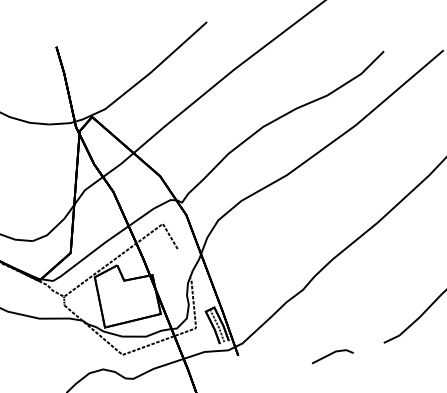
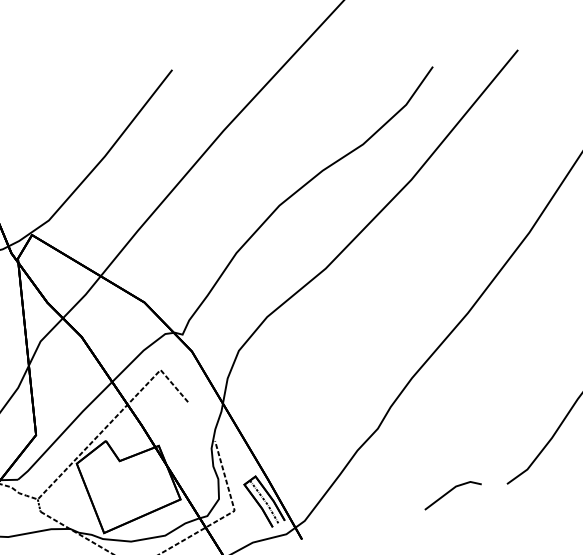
line: (332, 354) -> (451, 491), moved

